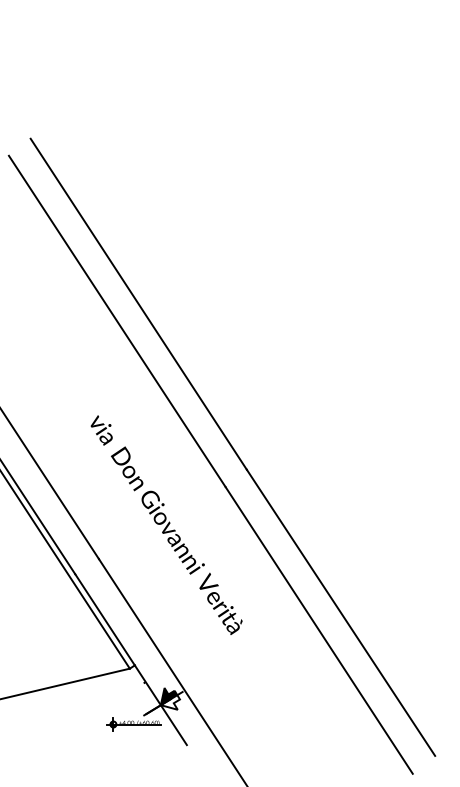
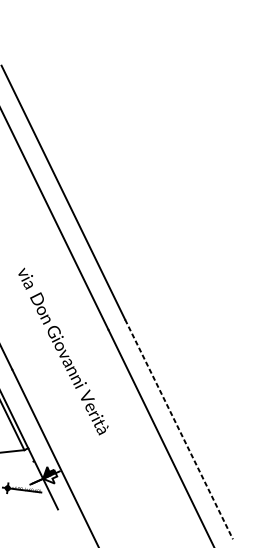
line: (341, 613) -> (179, 429), solid -> dashed

